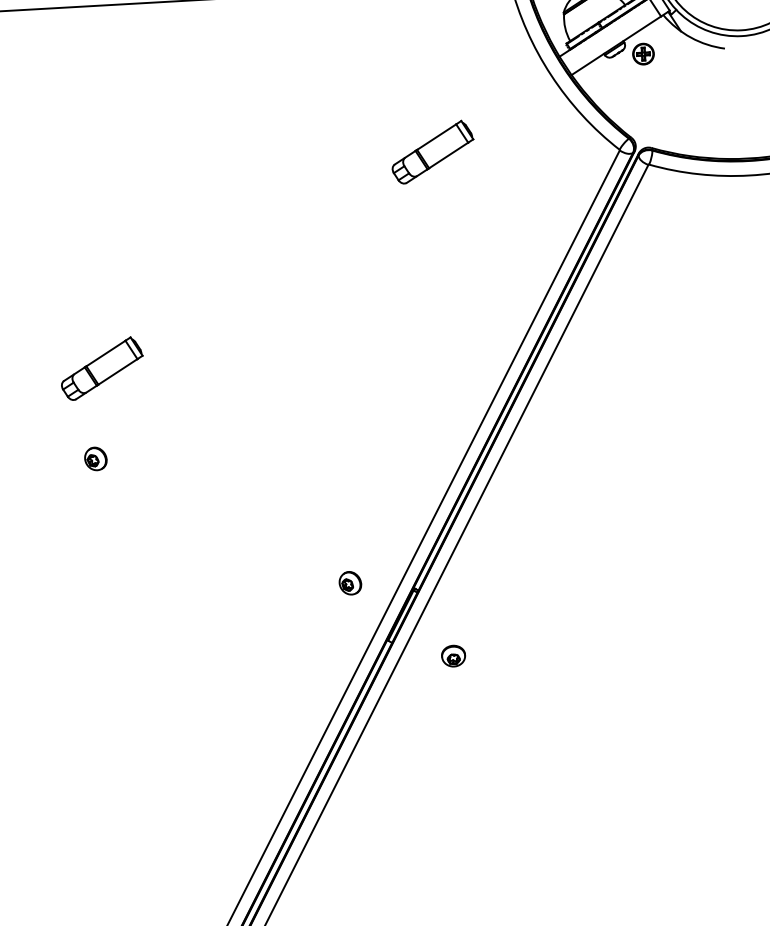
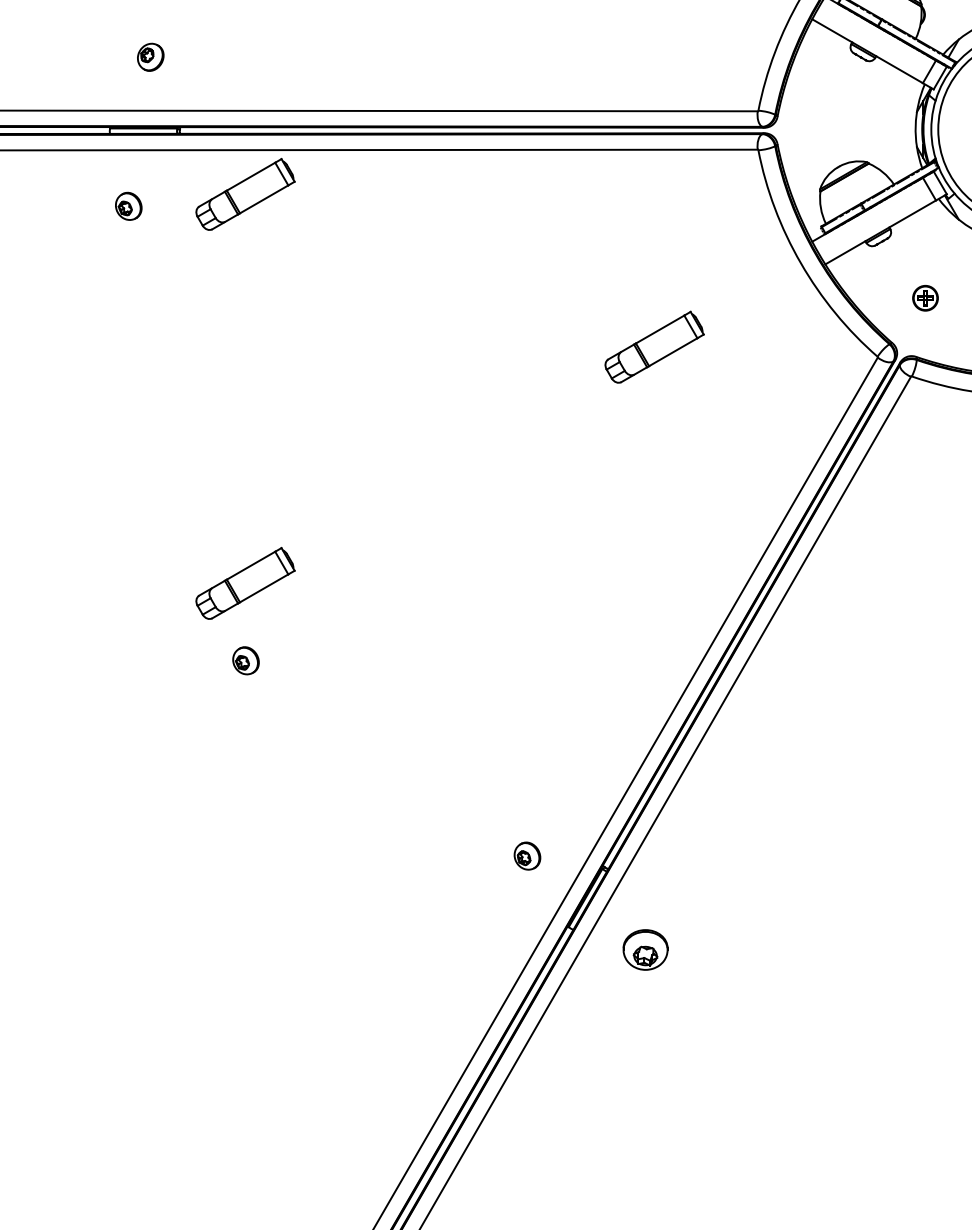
part: (83, 43) -> (245, 194), added
part: (643, 54) -> (925, 298), moved
part: (95, 458) -> (245, 660), moved
part: (453, 655) -> (645, 949), size x1.6

